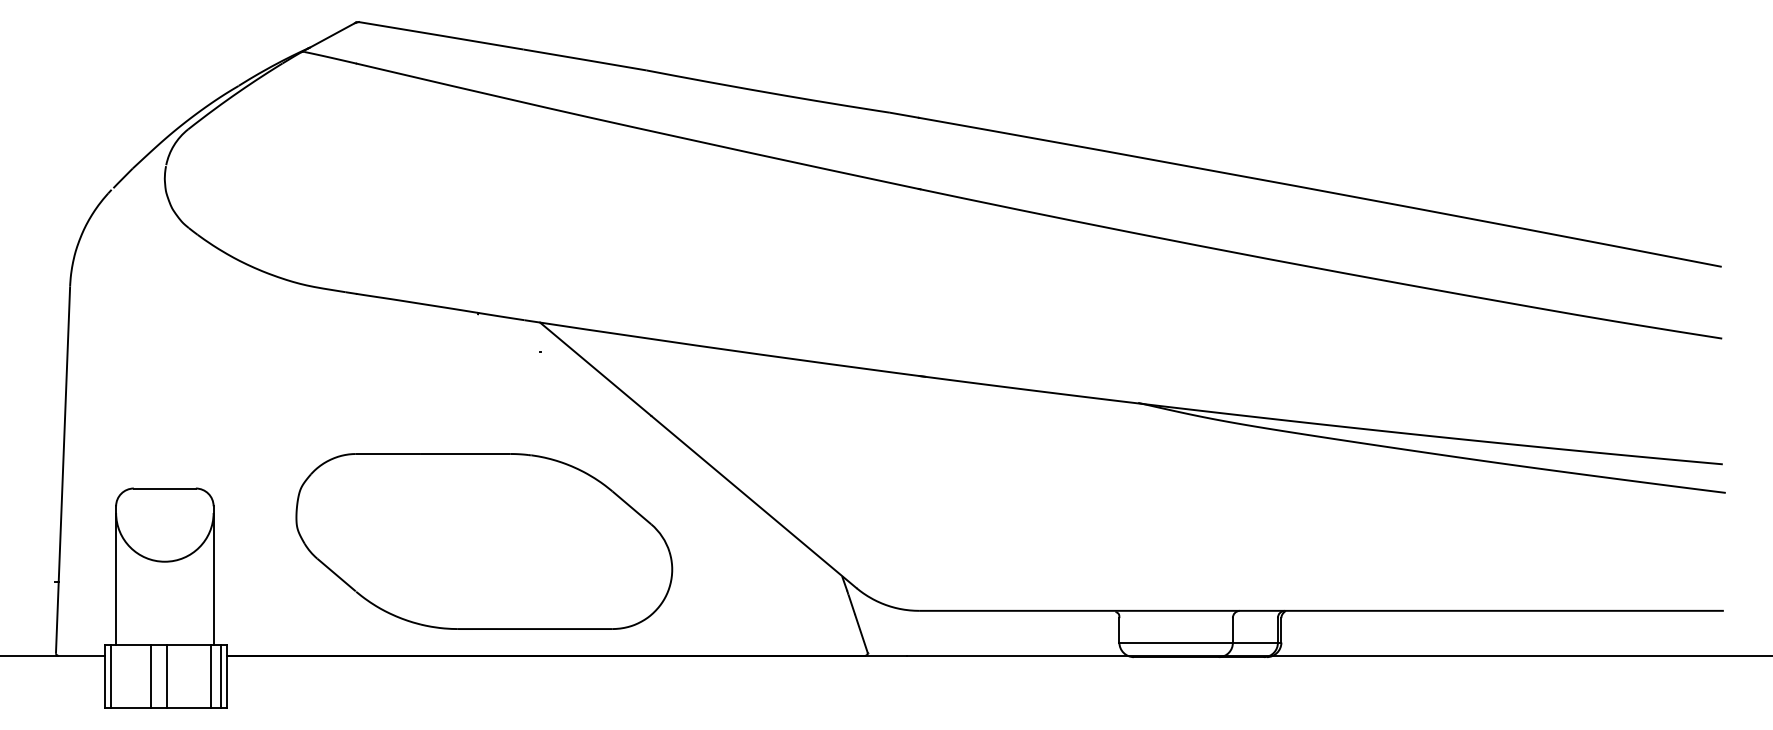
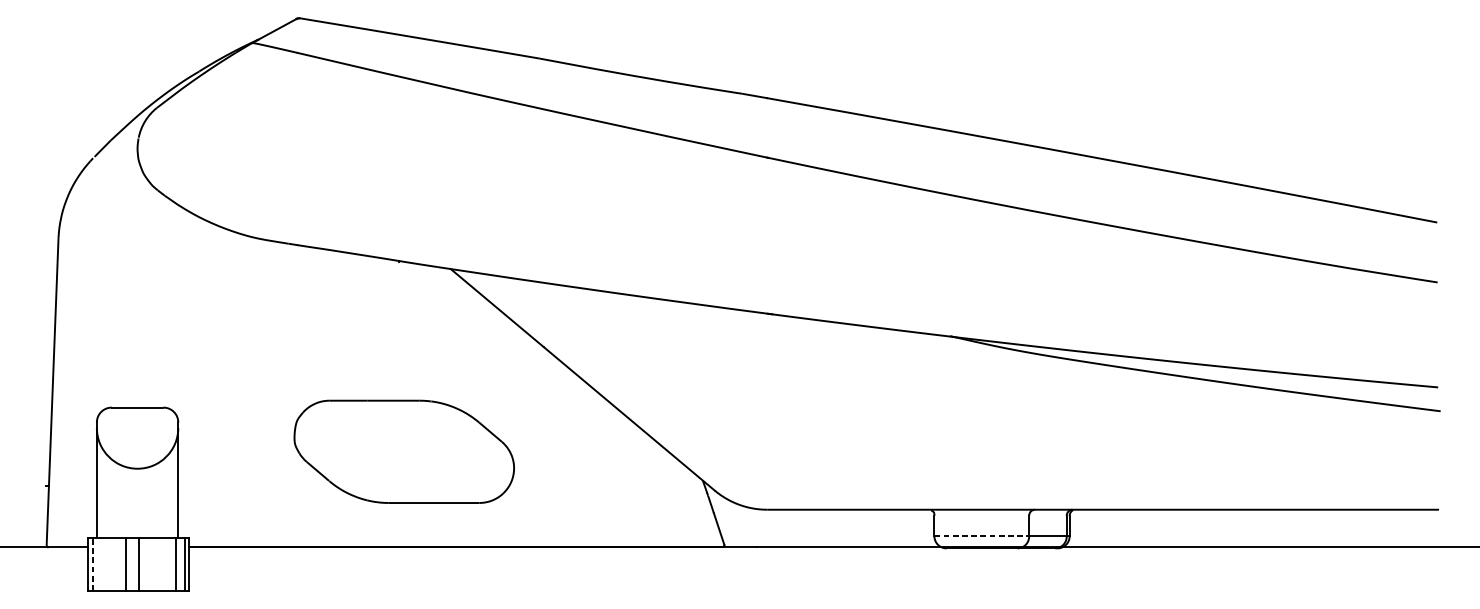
part: (484, 541) -> (404, 451), size x0.7
line: (1176, 642) -> (982, 536), solid -> dashed
line: (111, 676) -> (93, 564), solid -> dashed

